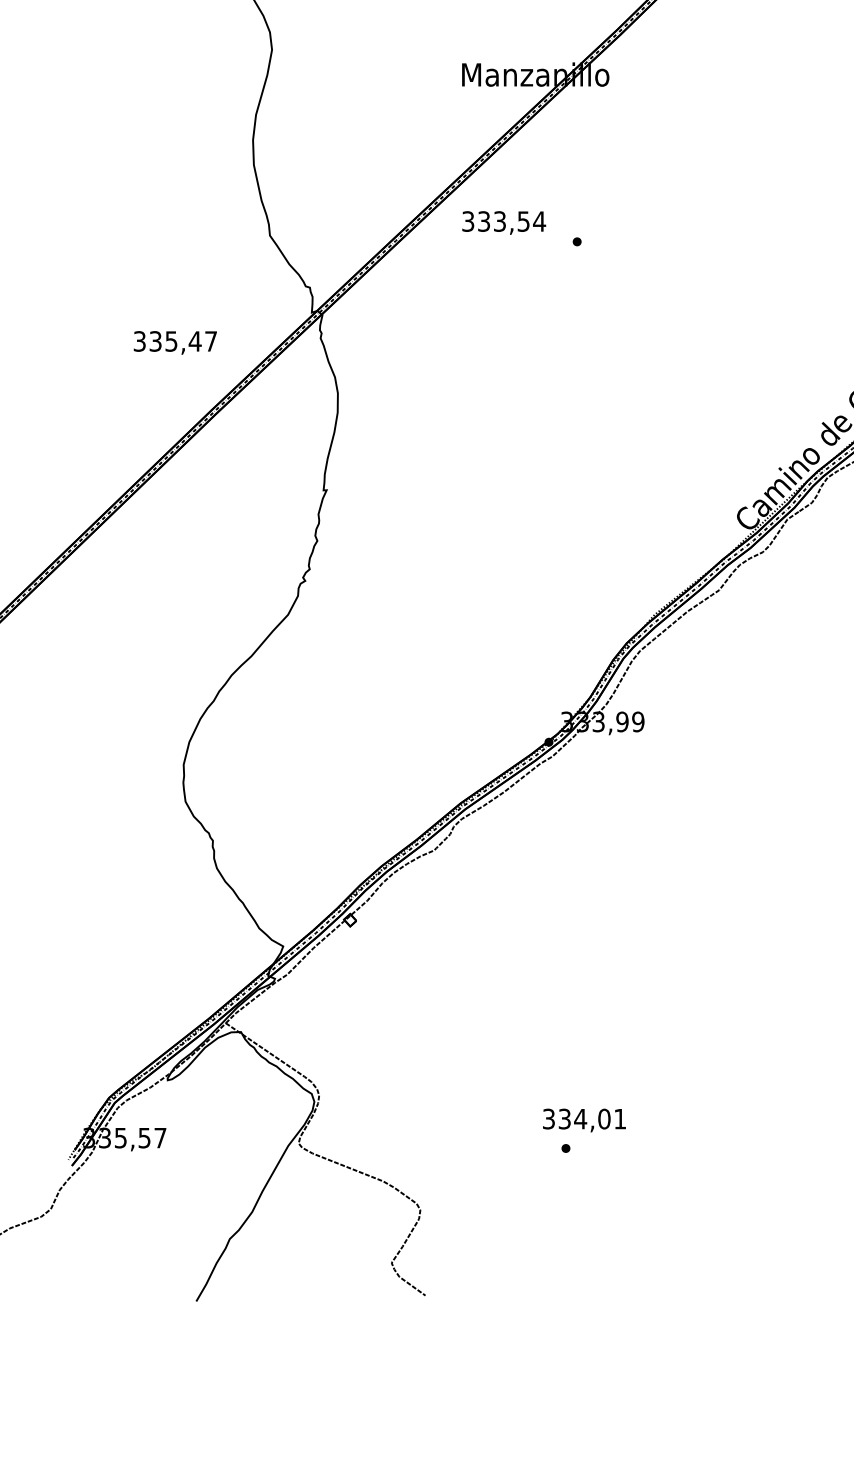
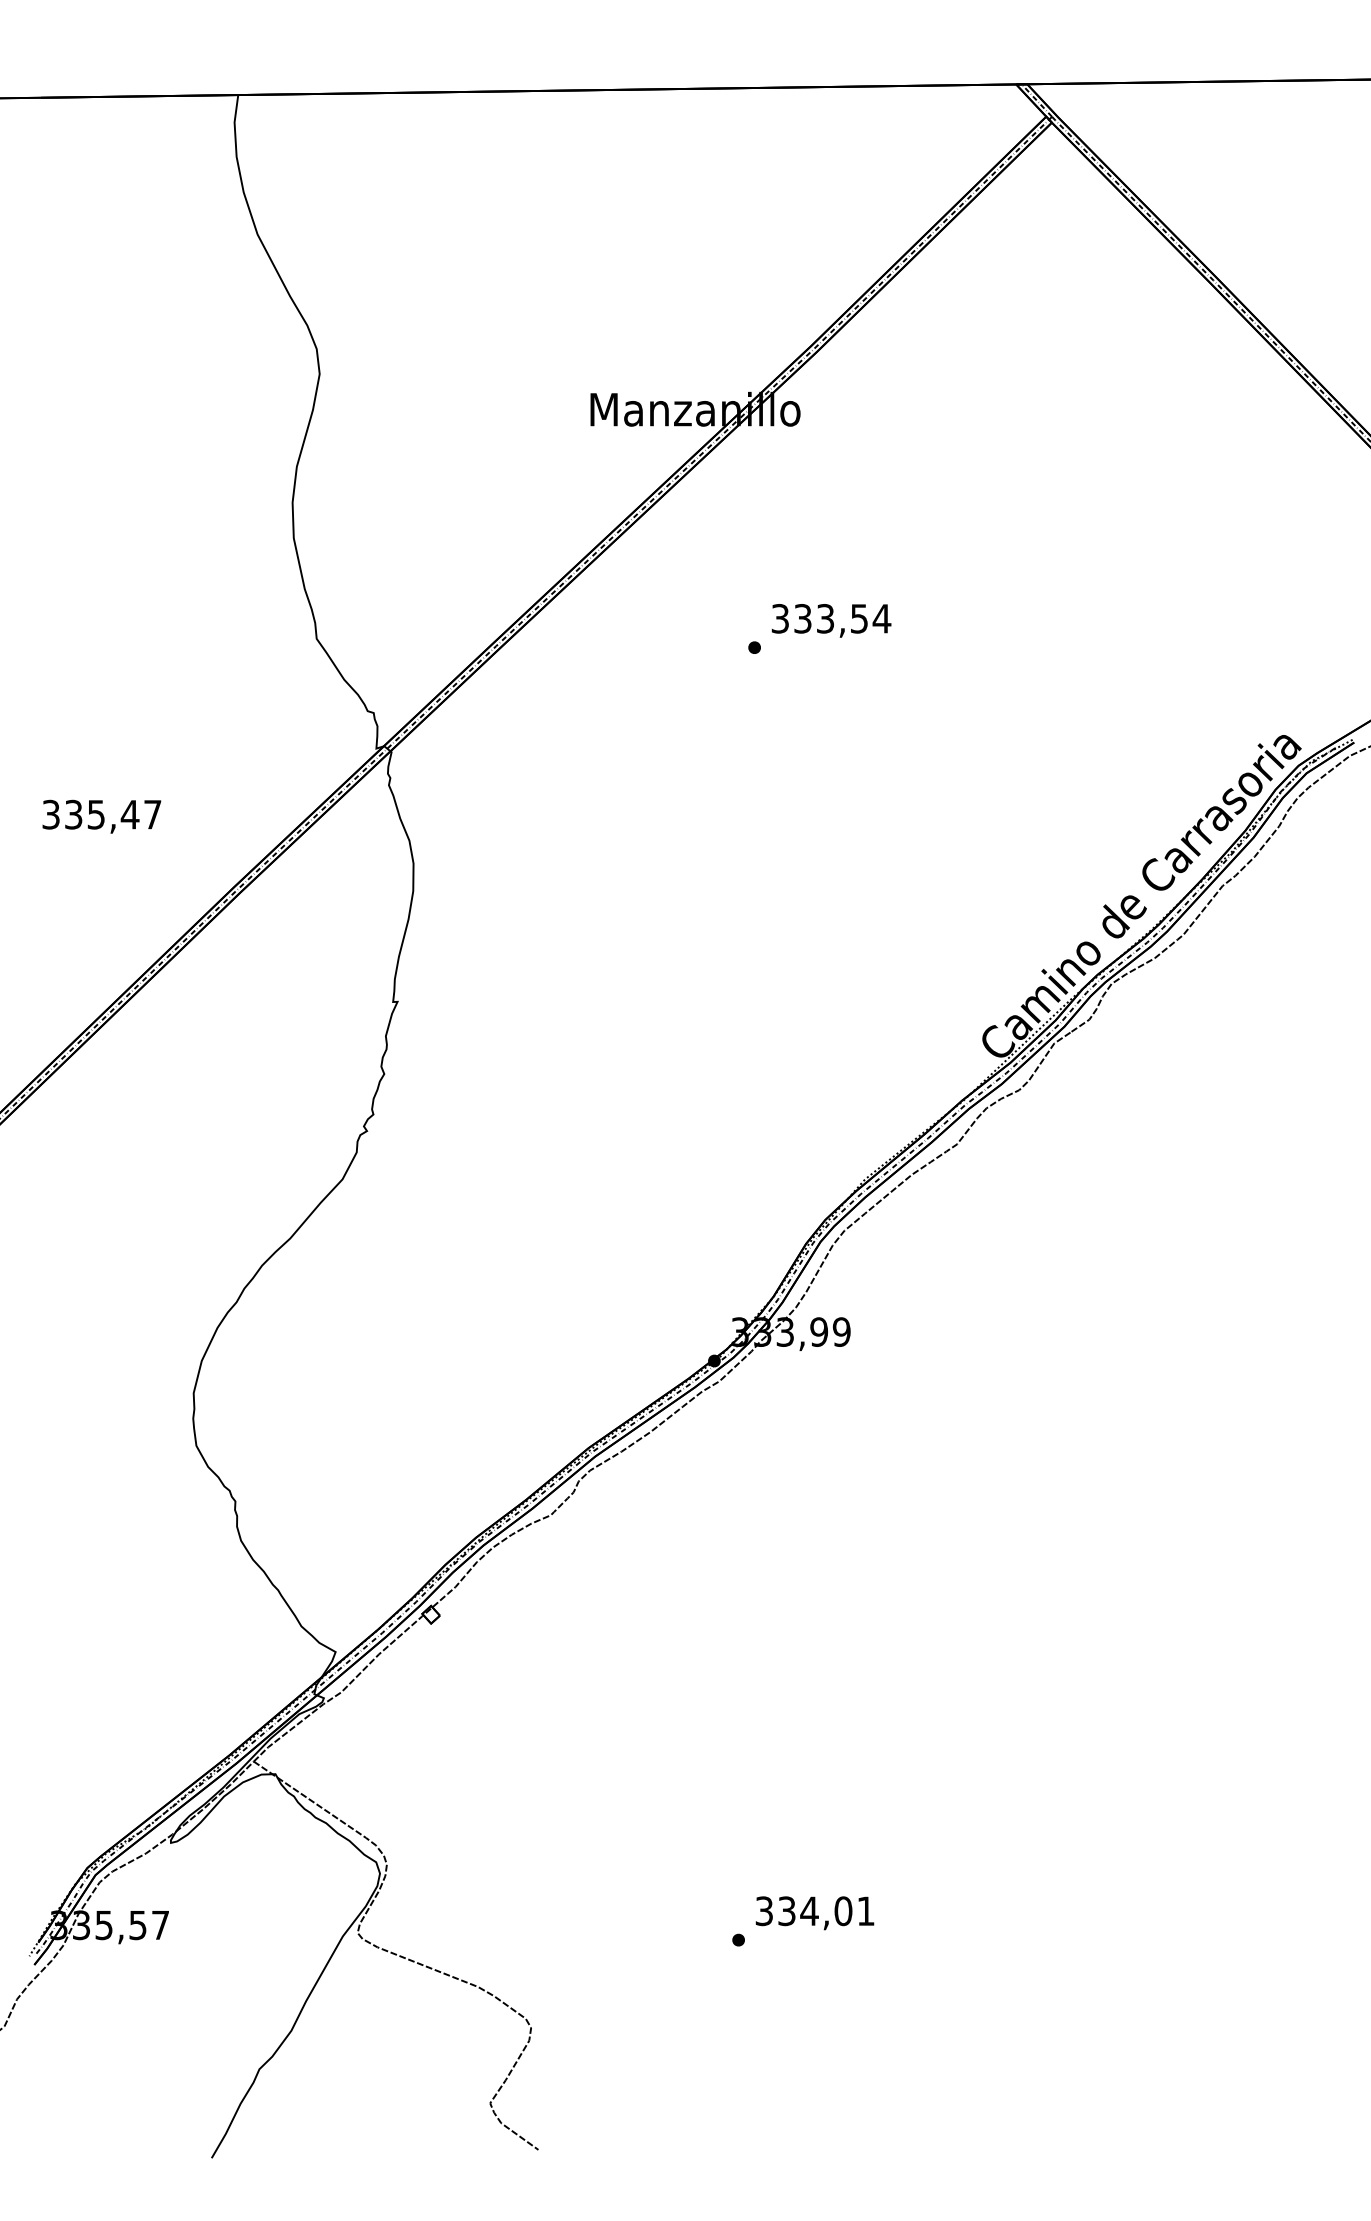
text: (504, 222) -> (831, 620), moved
text: (175, 342) -> (101, 816), moved
text: (584, 1120) -> (814, 1913), moved

